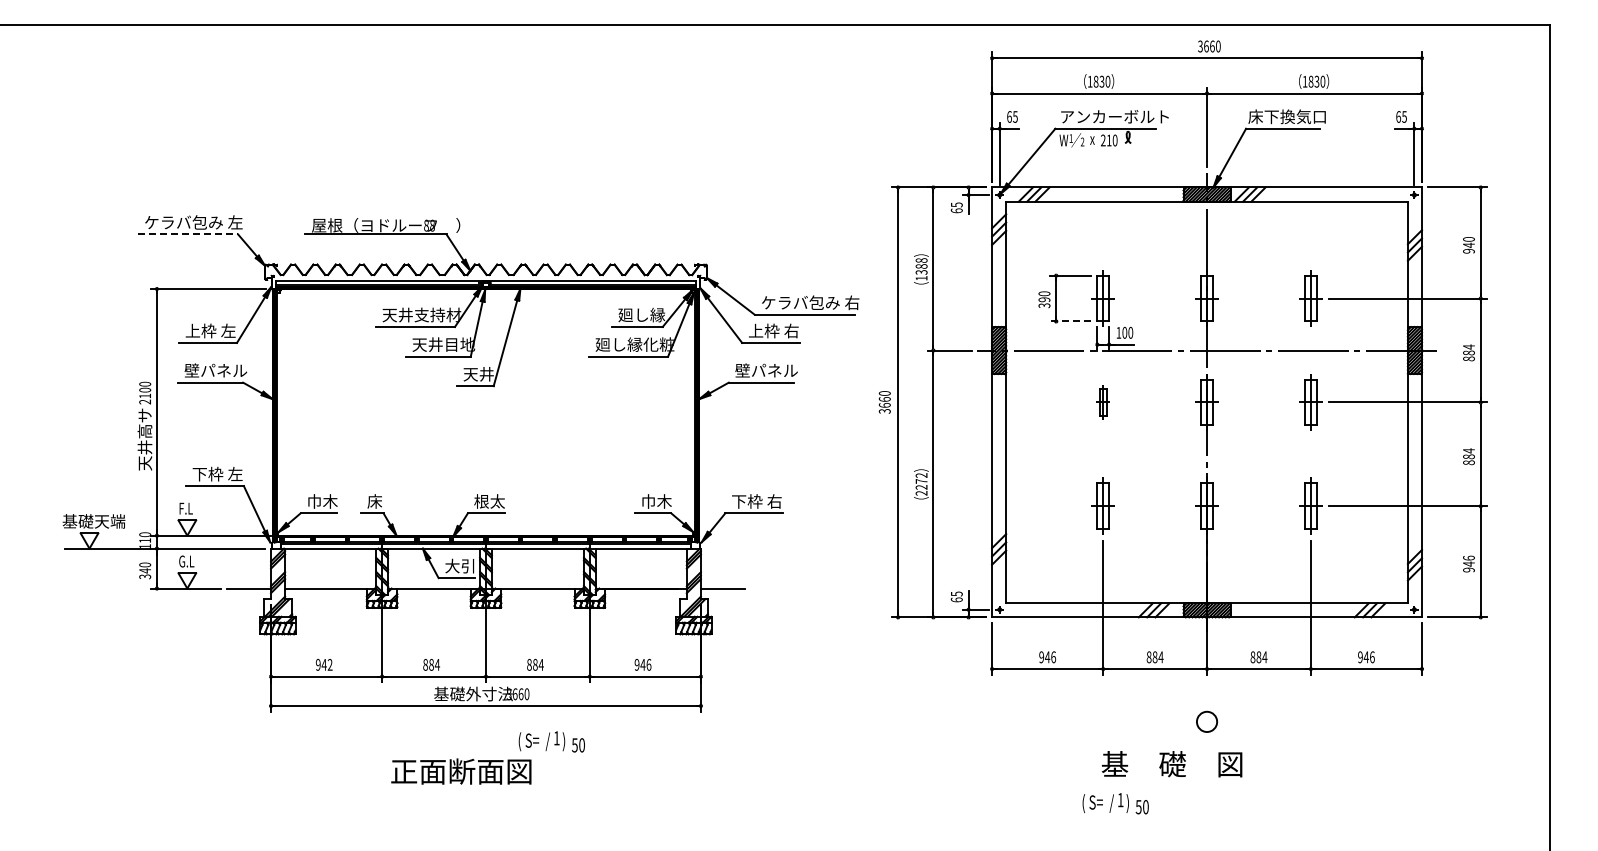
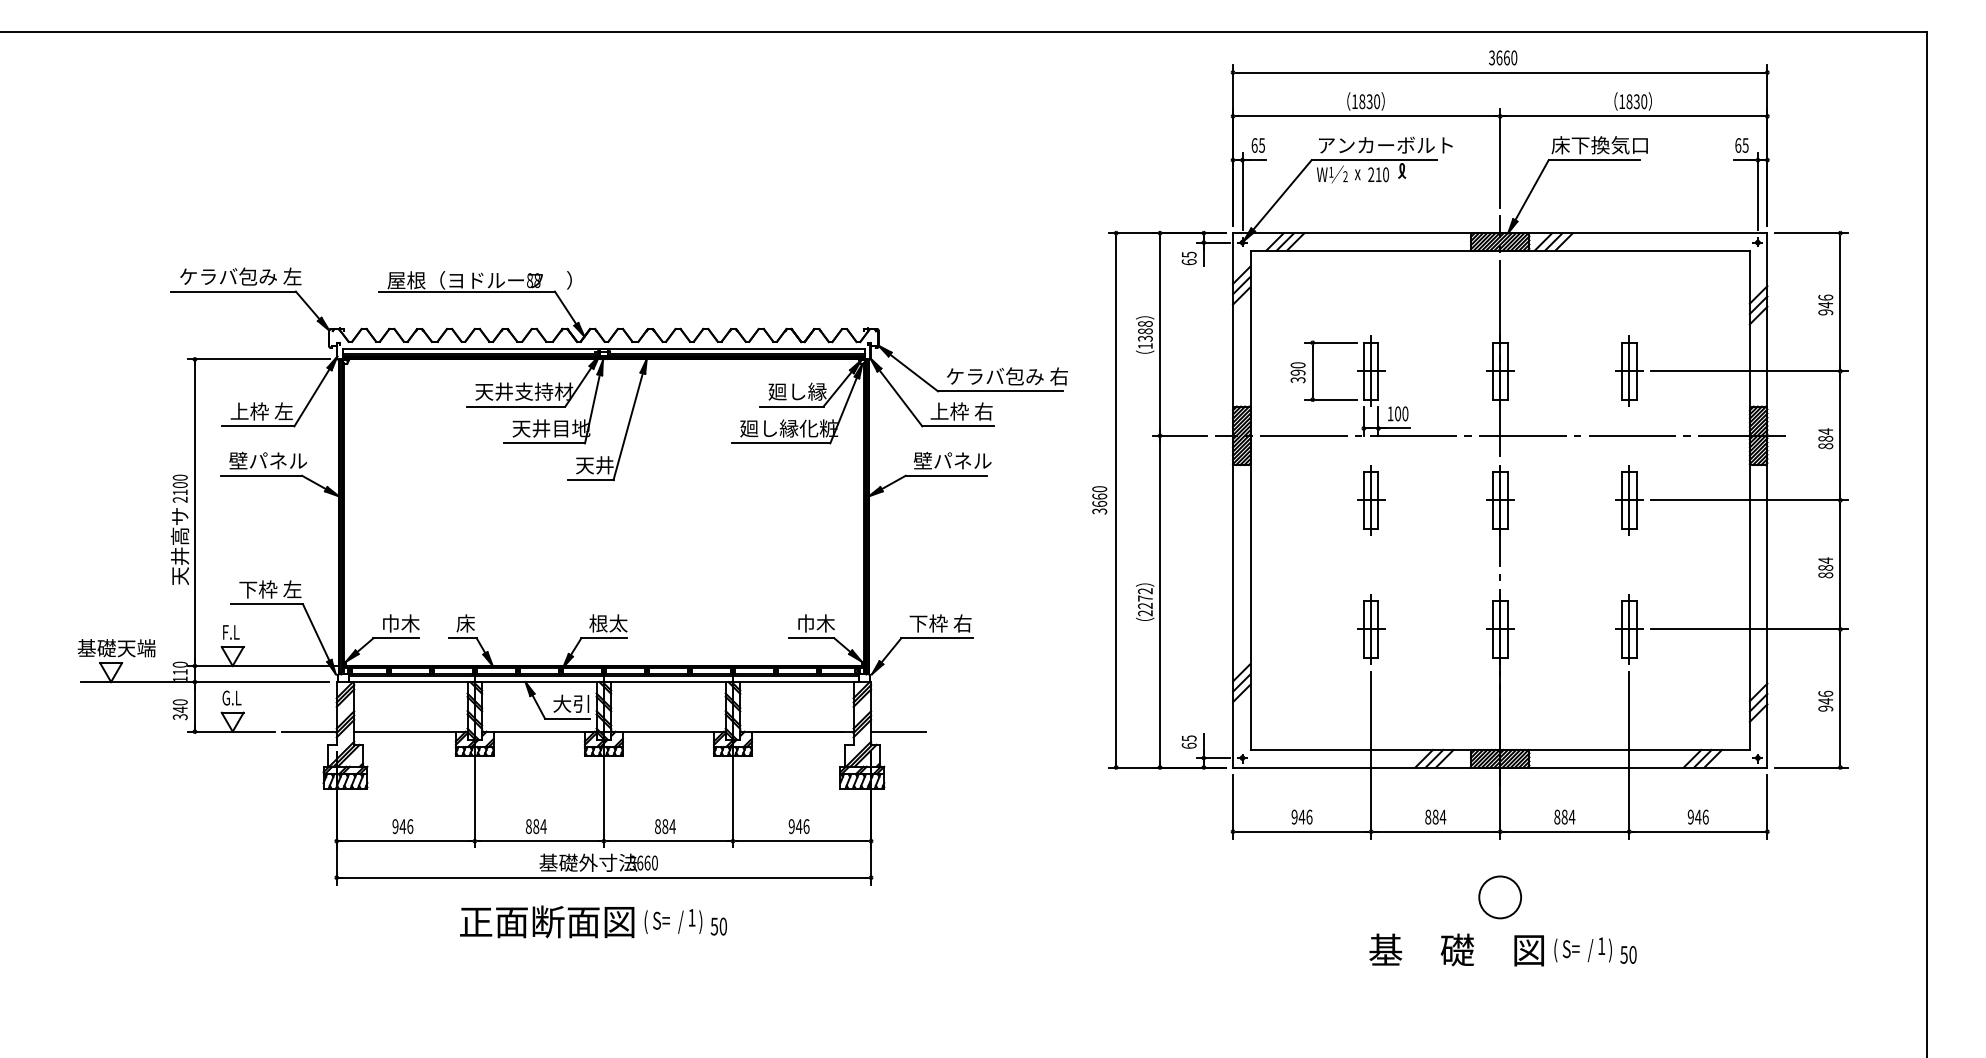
line: (188, 234) -> (234, 291), dashed -> solid
text: (1468, 238) -> (1825, 296), 940 -> 946
line: (1070, 321) -> (1330, 399), dashed -> solid
part: (1102, 402) -> (1370, 500), size x1.67
text: (329, 664) -> (409, 826), 942 -> 946
circle: (1206, 721) -> (1499, 896), size x1.67
text: (461, 771) -> (547, 921), moved
text: (1115, 803) -> (1595, 950), moved

